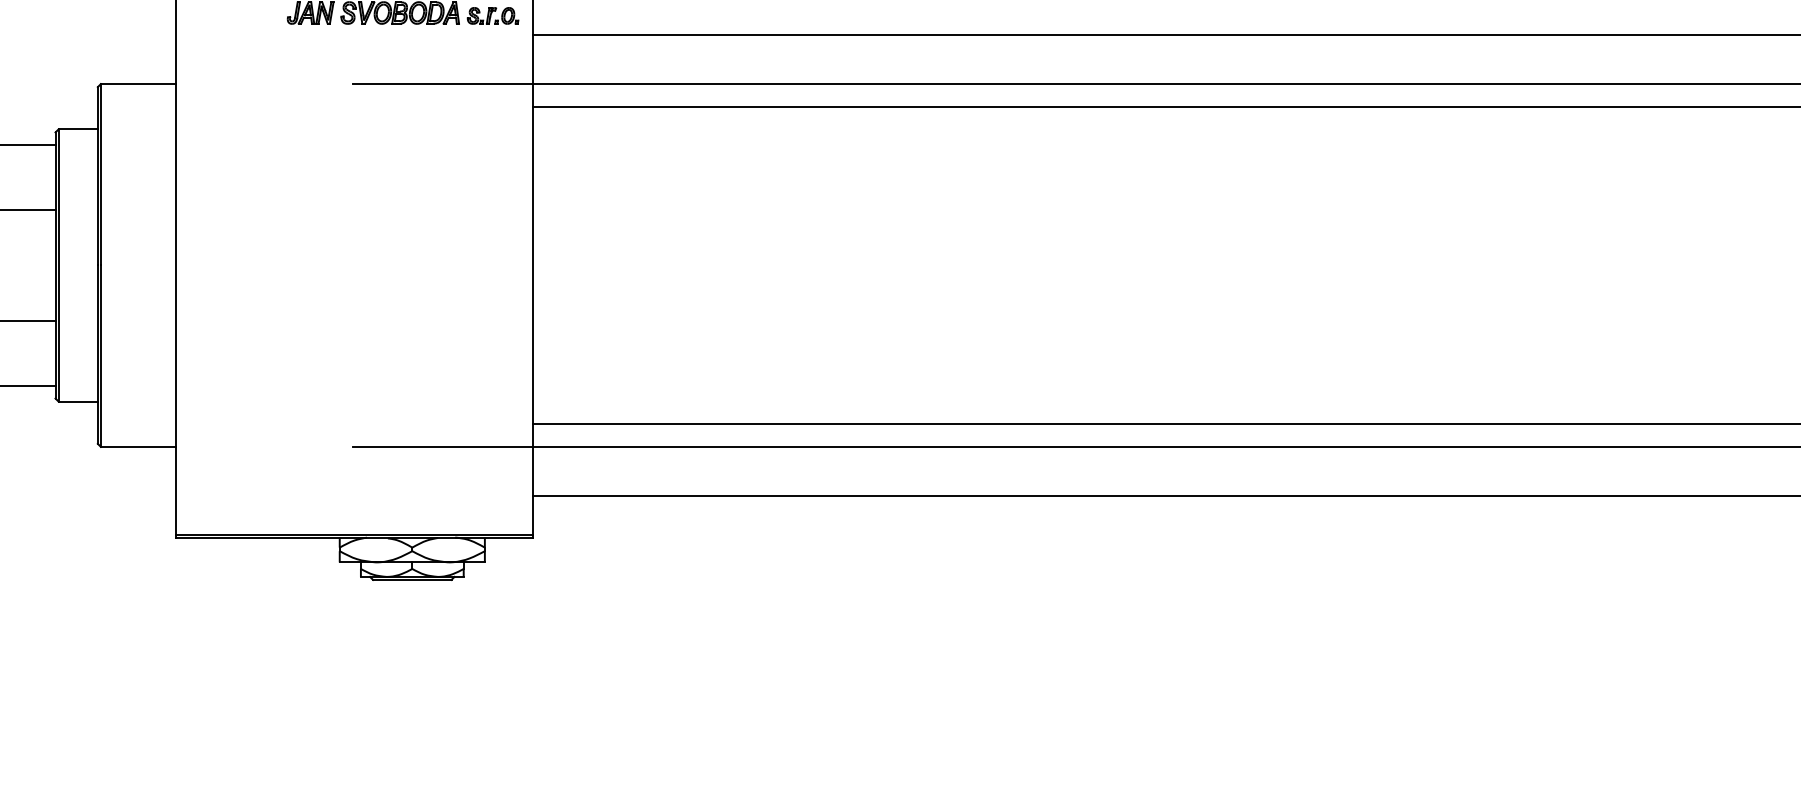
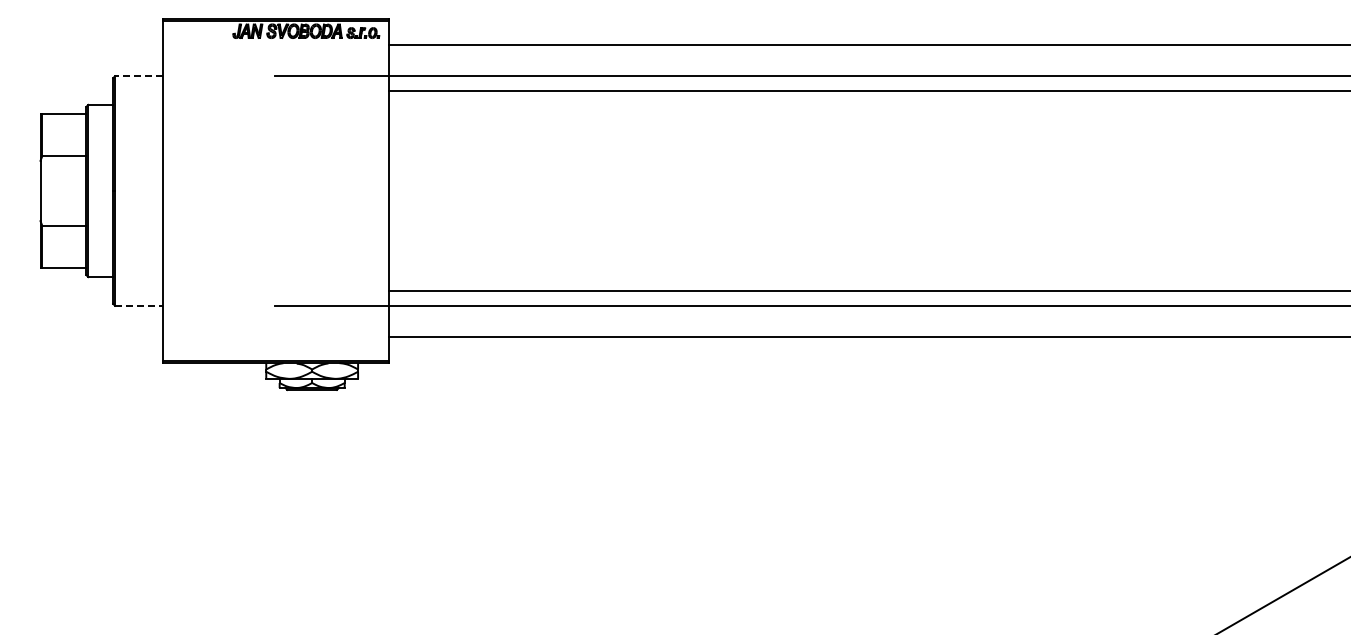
line: (139, 84) -> (139, 76), solid -> dashed
line: (139, 446) -> (139, 305), solid -> dashed

